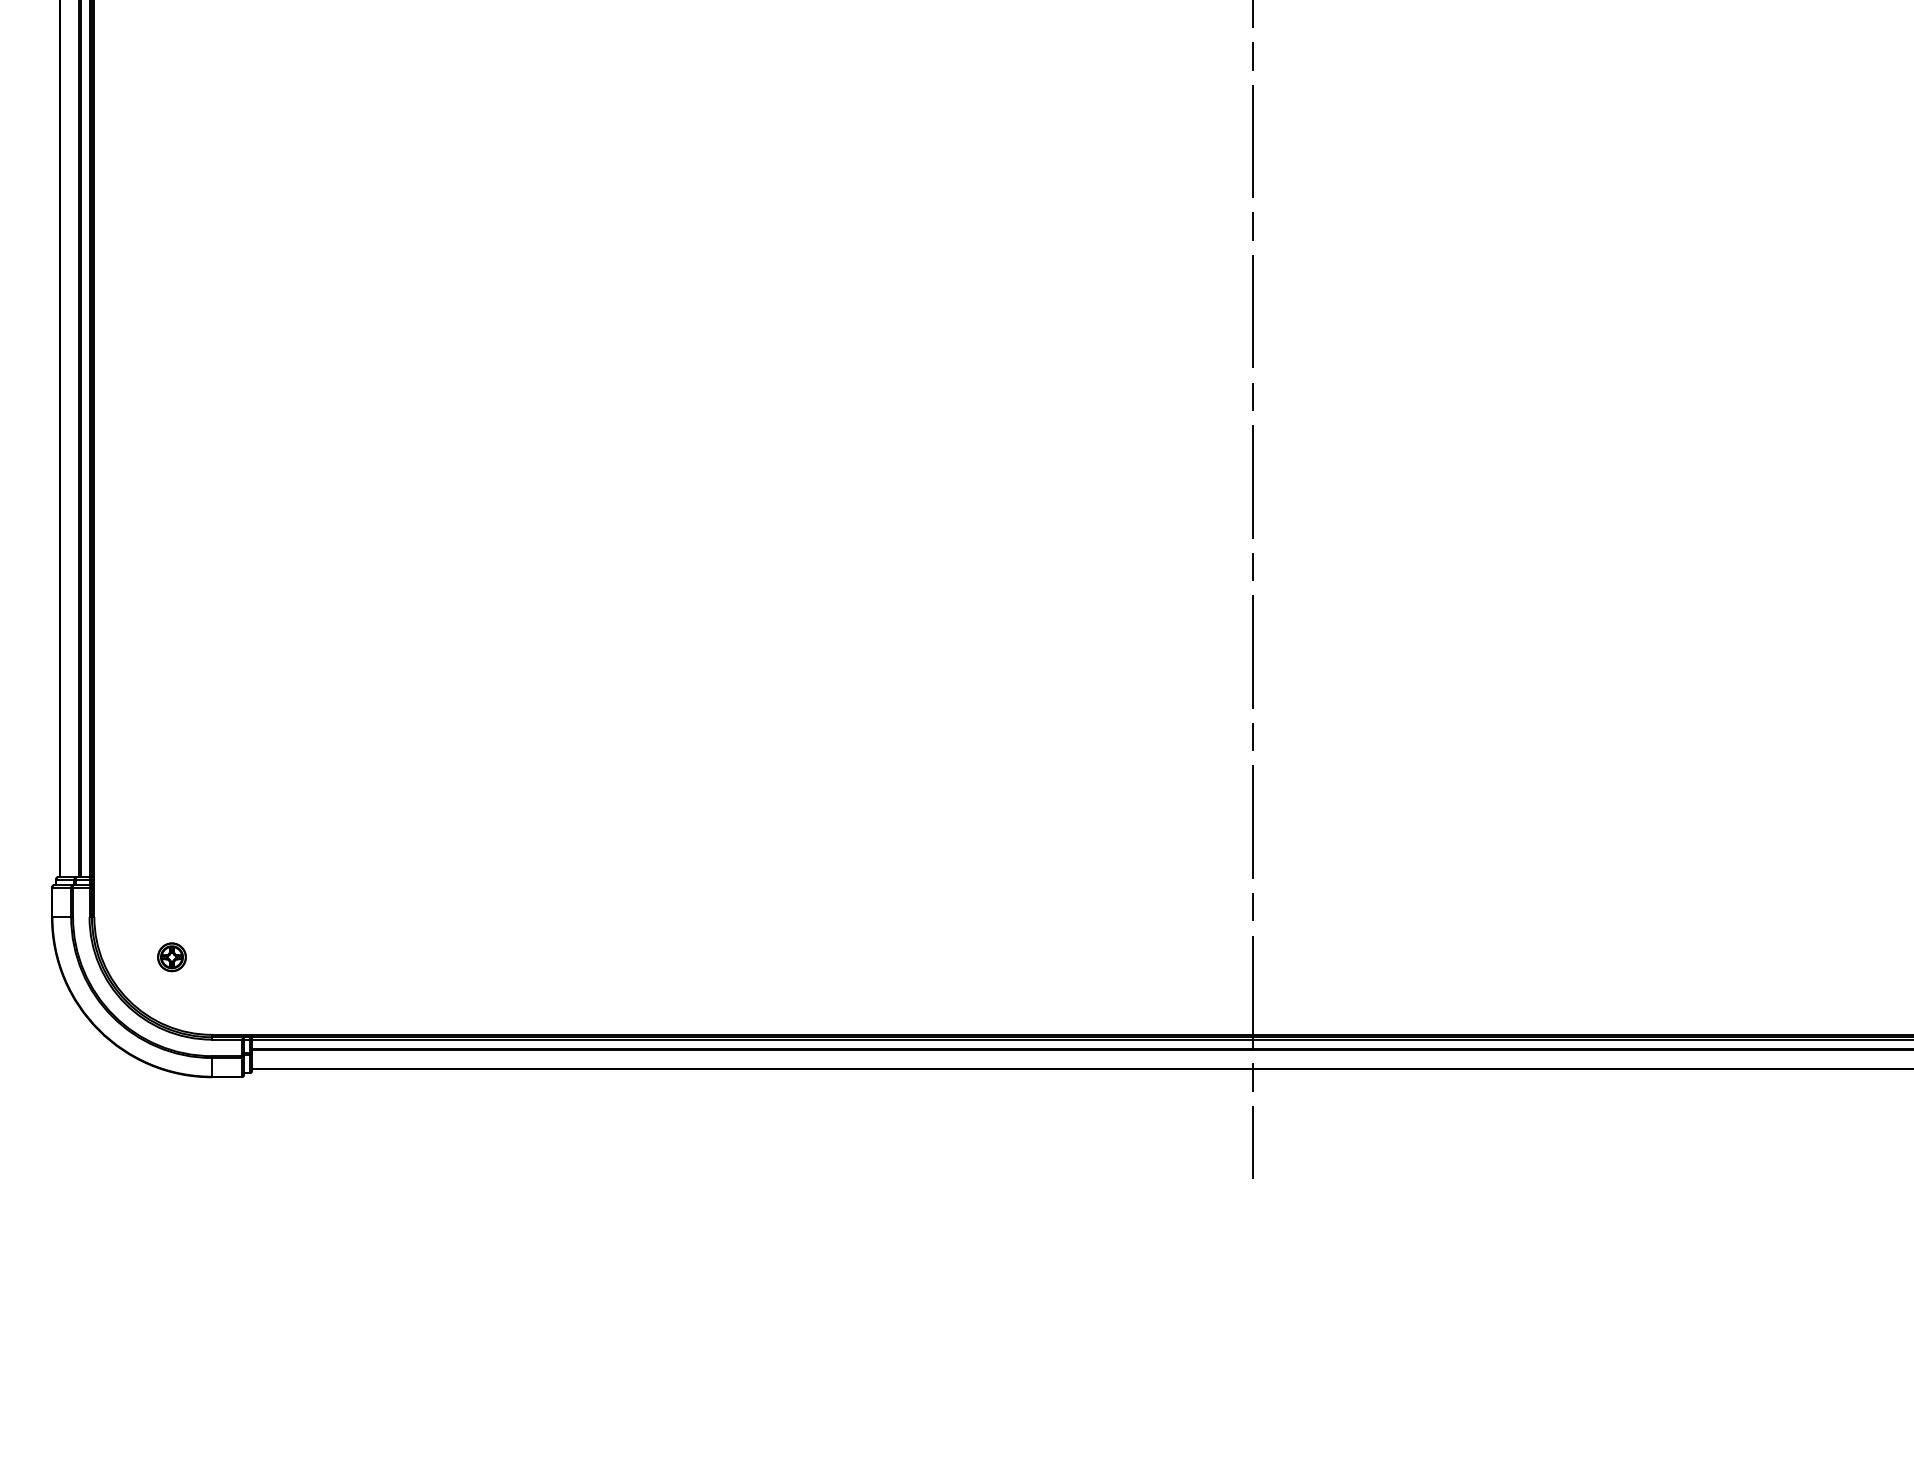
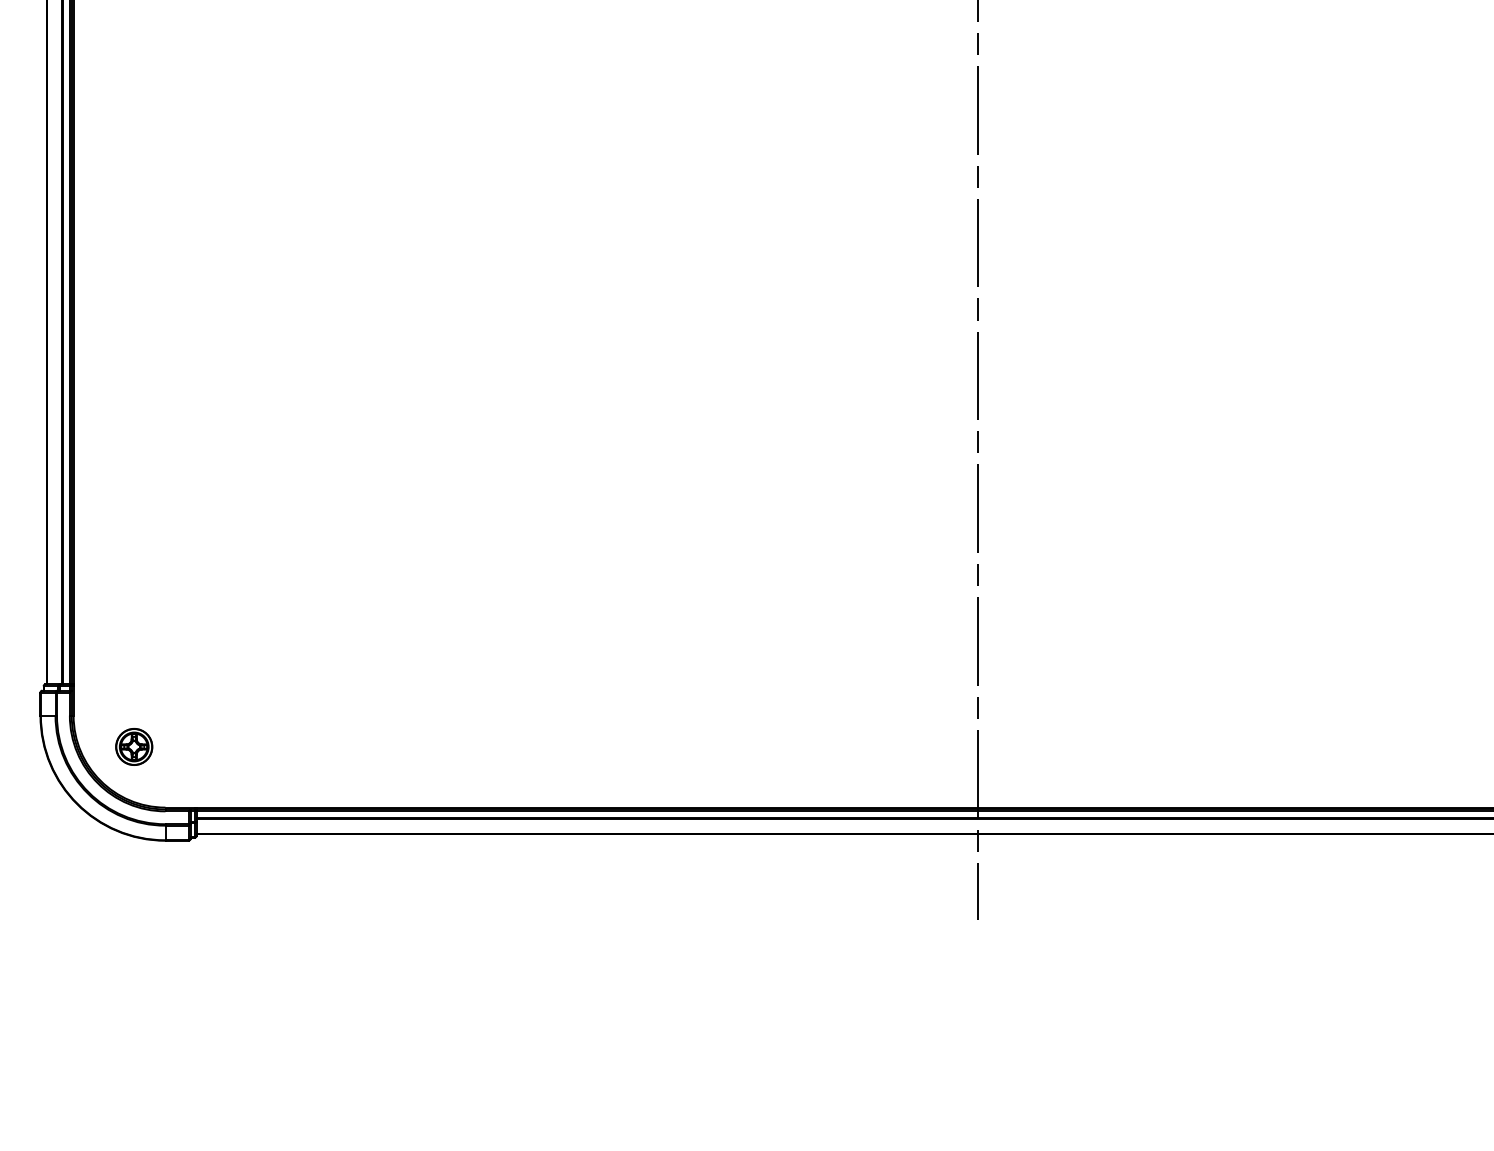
part: (171, 957) -> (133, 747), size x1.67

